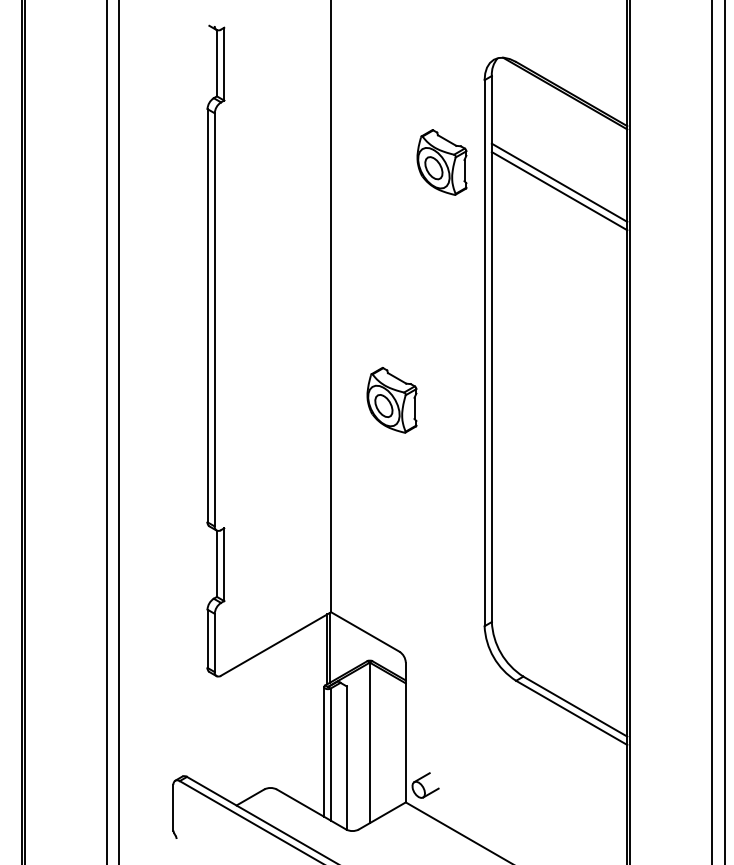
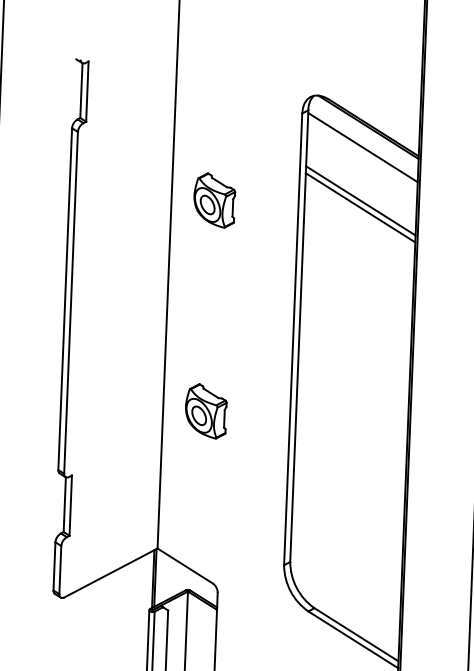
line: (559, 118) -> (362, 147), added
part: (441, 162) -> (214, 200), moved
part: (391, 400) -> (205, 411), moved

